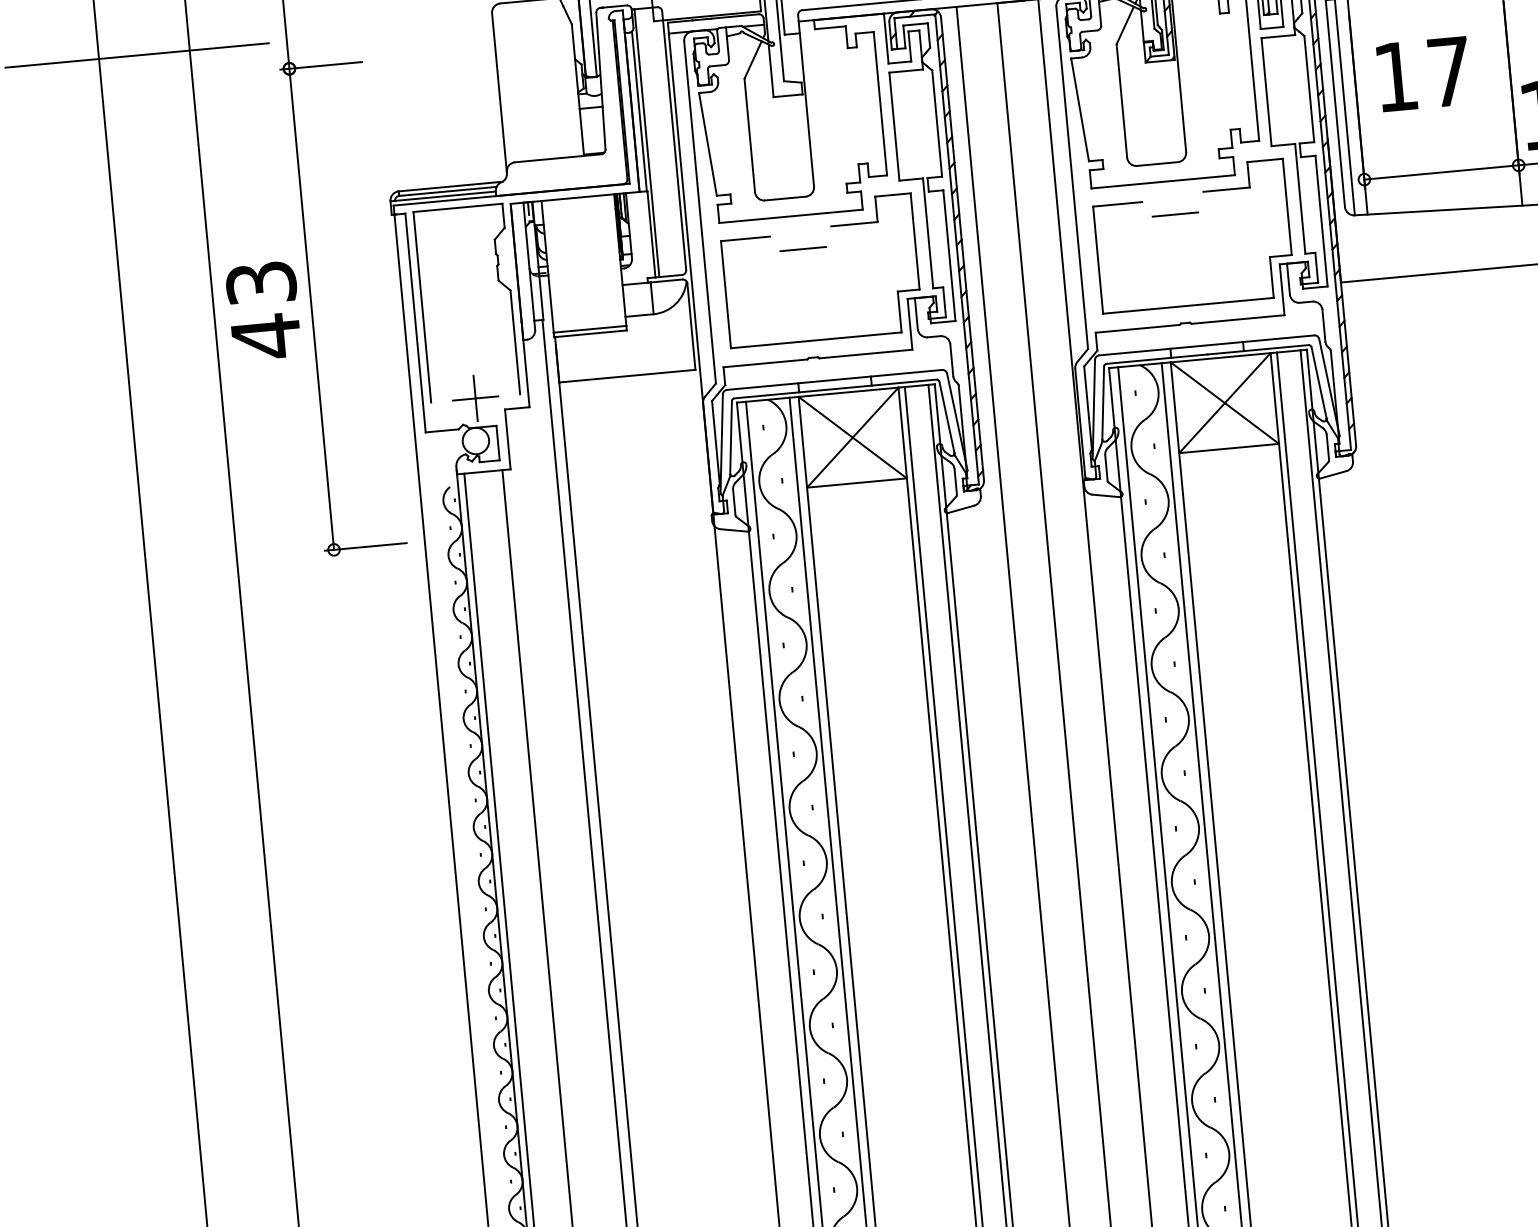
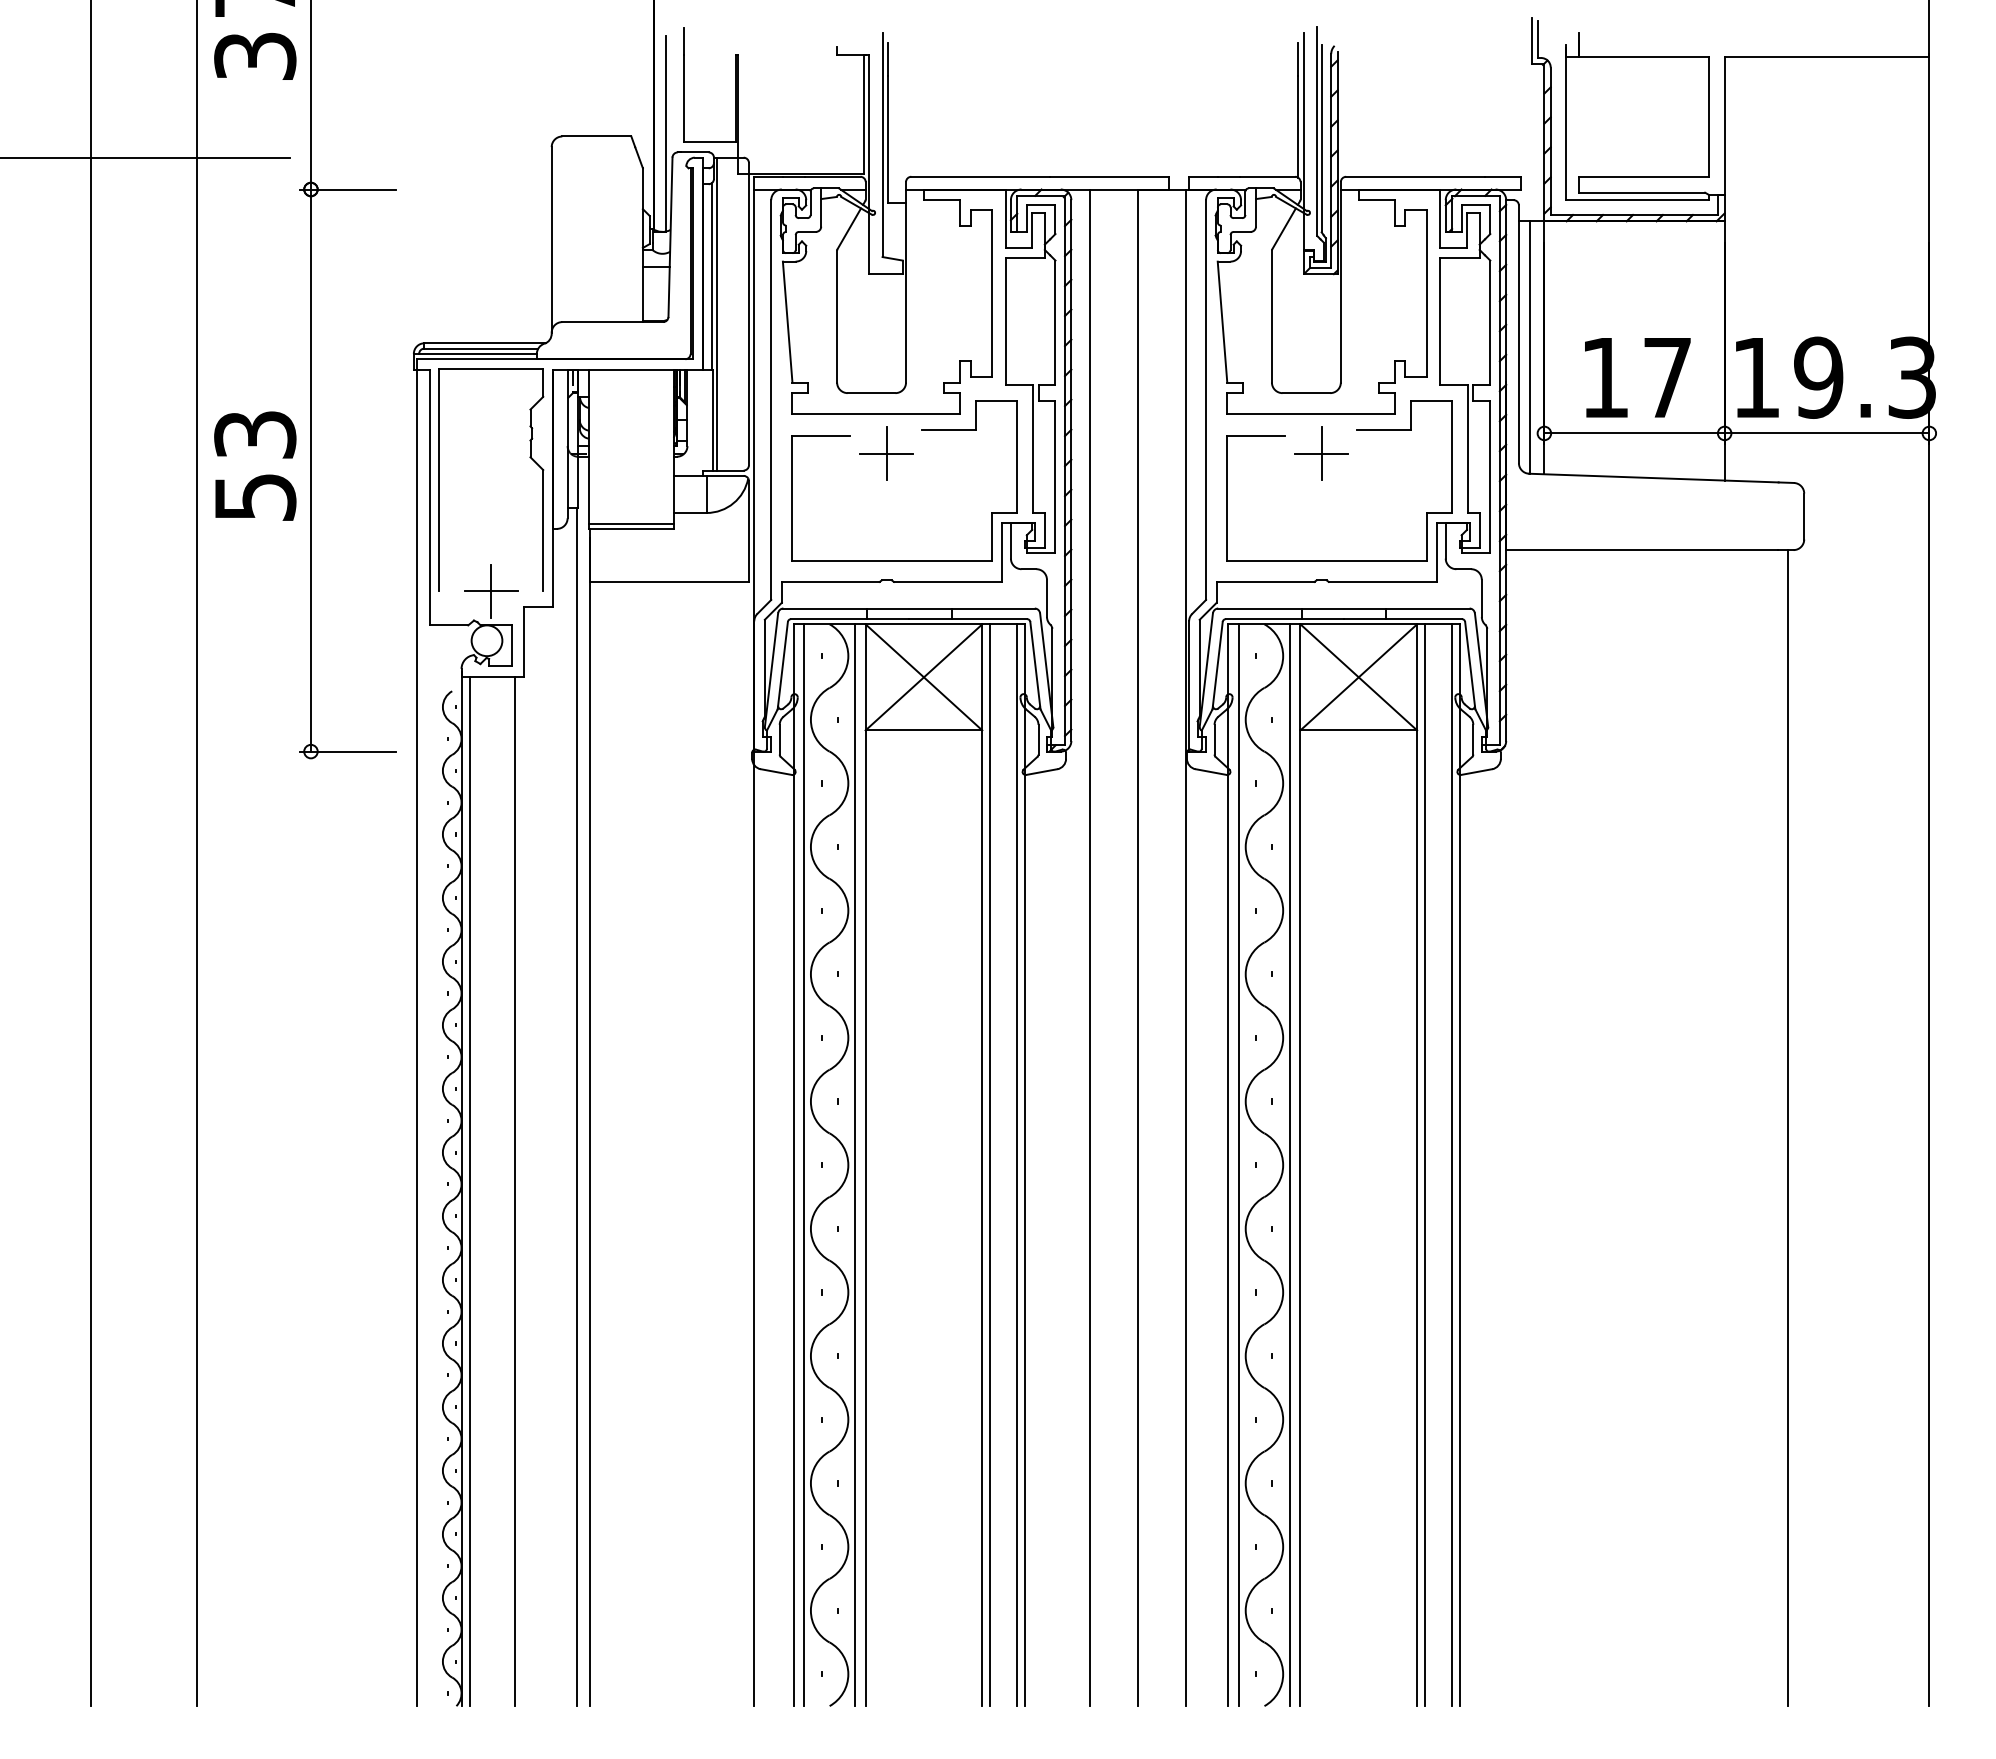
text: (1423, 74) -> (1637, 377), moved
line: (1175, 214) -> (1321, 453), added
line: (802, 249) -> (886, 453), added
text: (266, 336) -> (255, 497), 43 -> 53

